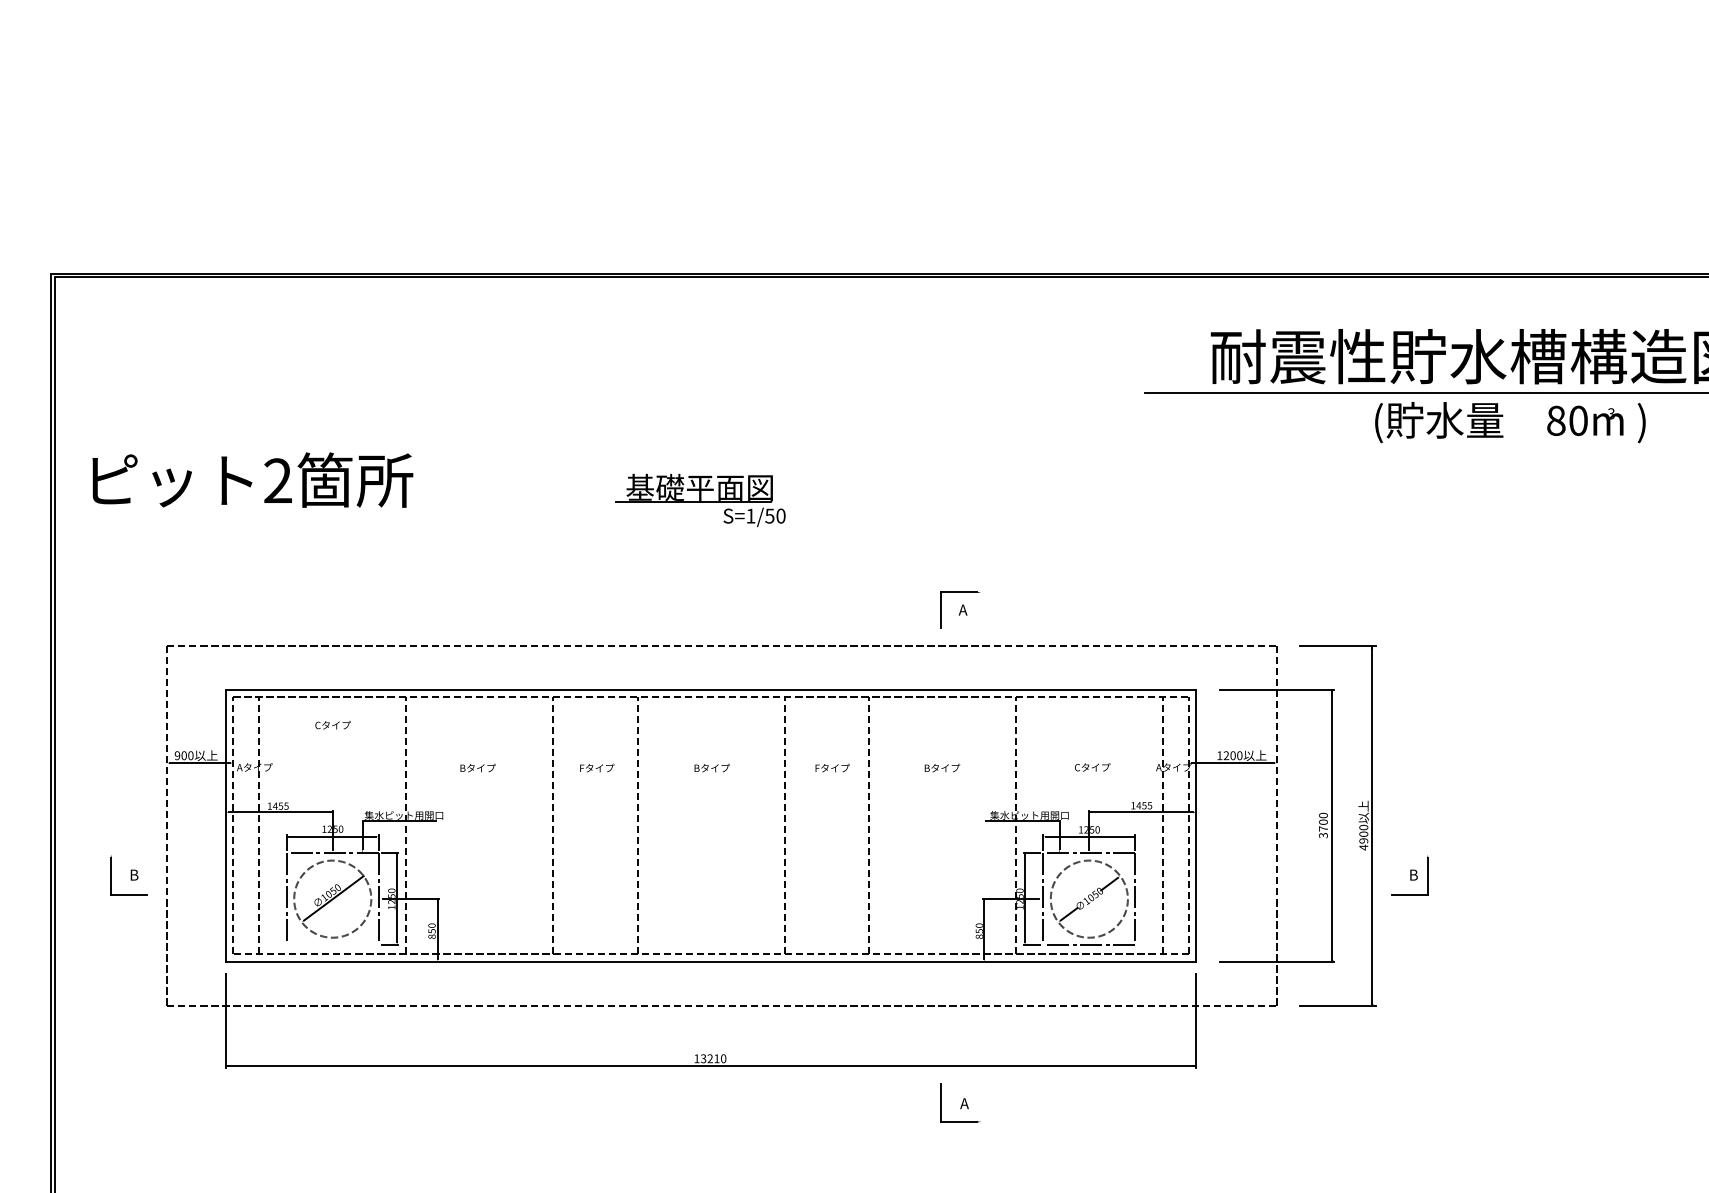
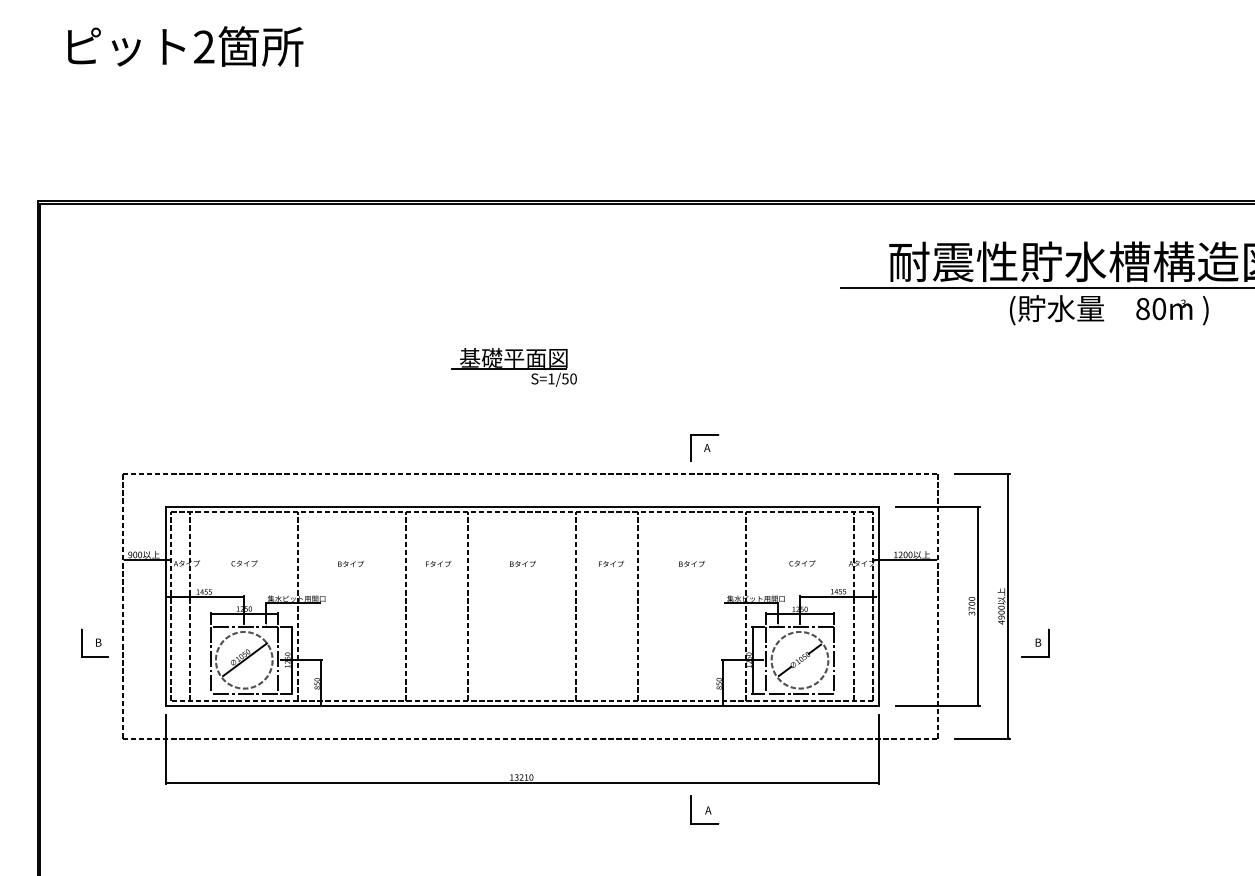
text: (252, 480) -> (185, 46), moved
text: (333, 725) -> (244, 563), moved
line: (333, 945) -> (244, 694), added

